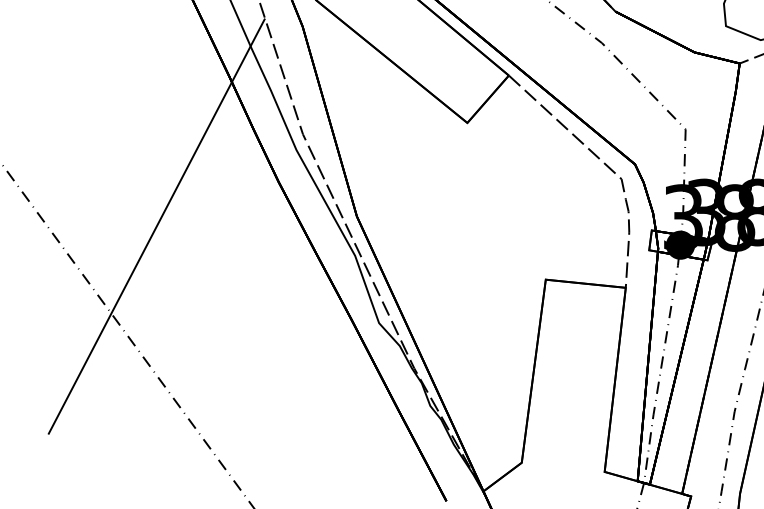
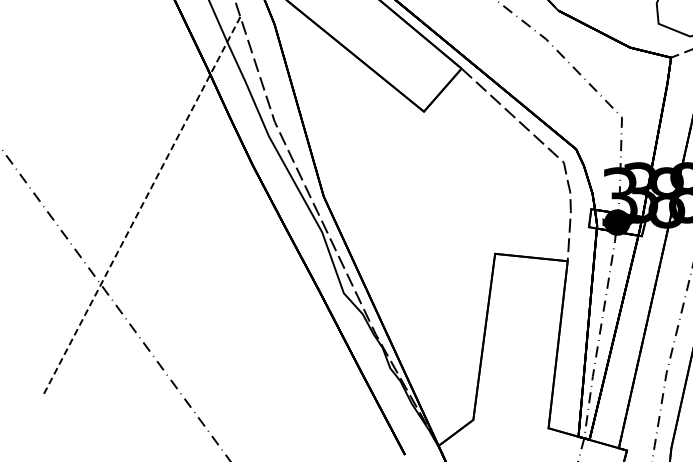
line: (157, 226) -> (142, 205), solid -> dashed

